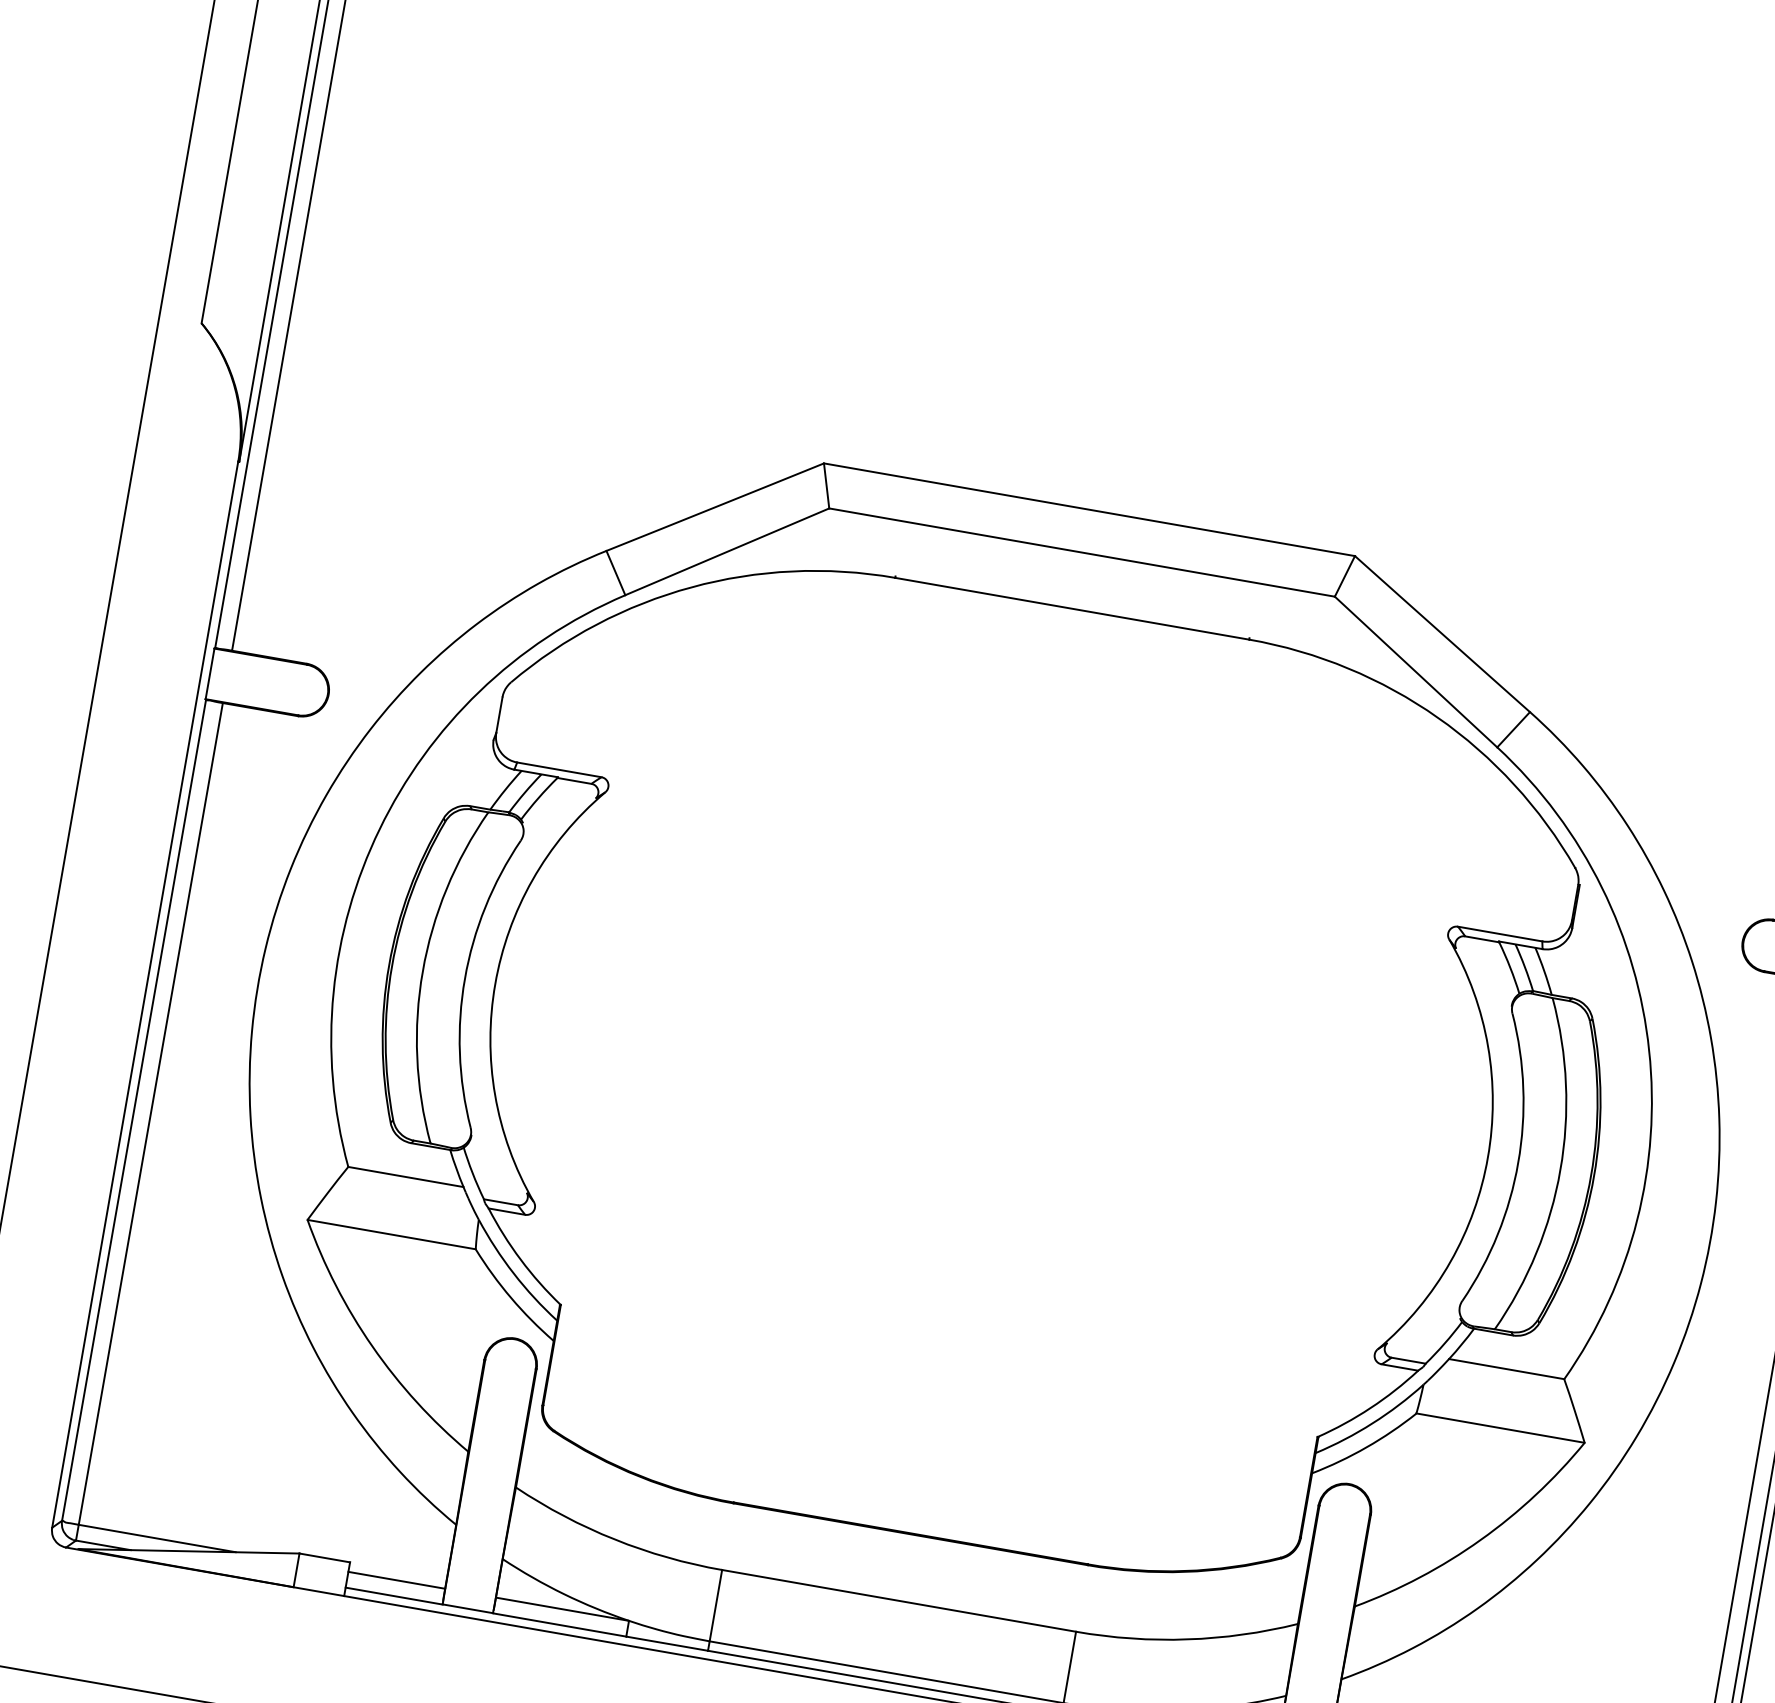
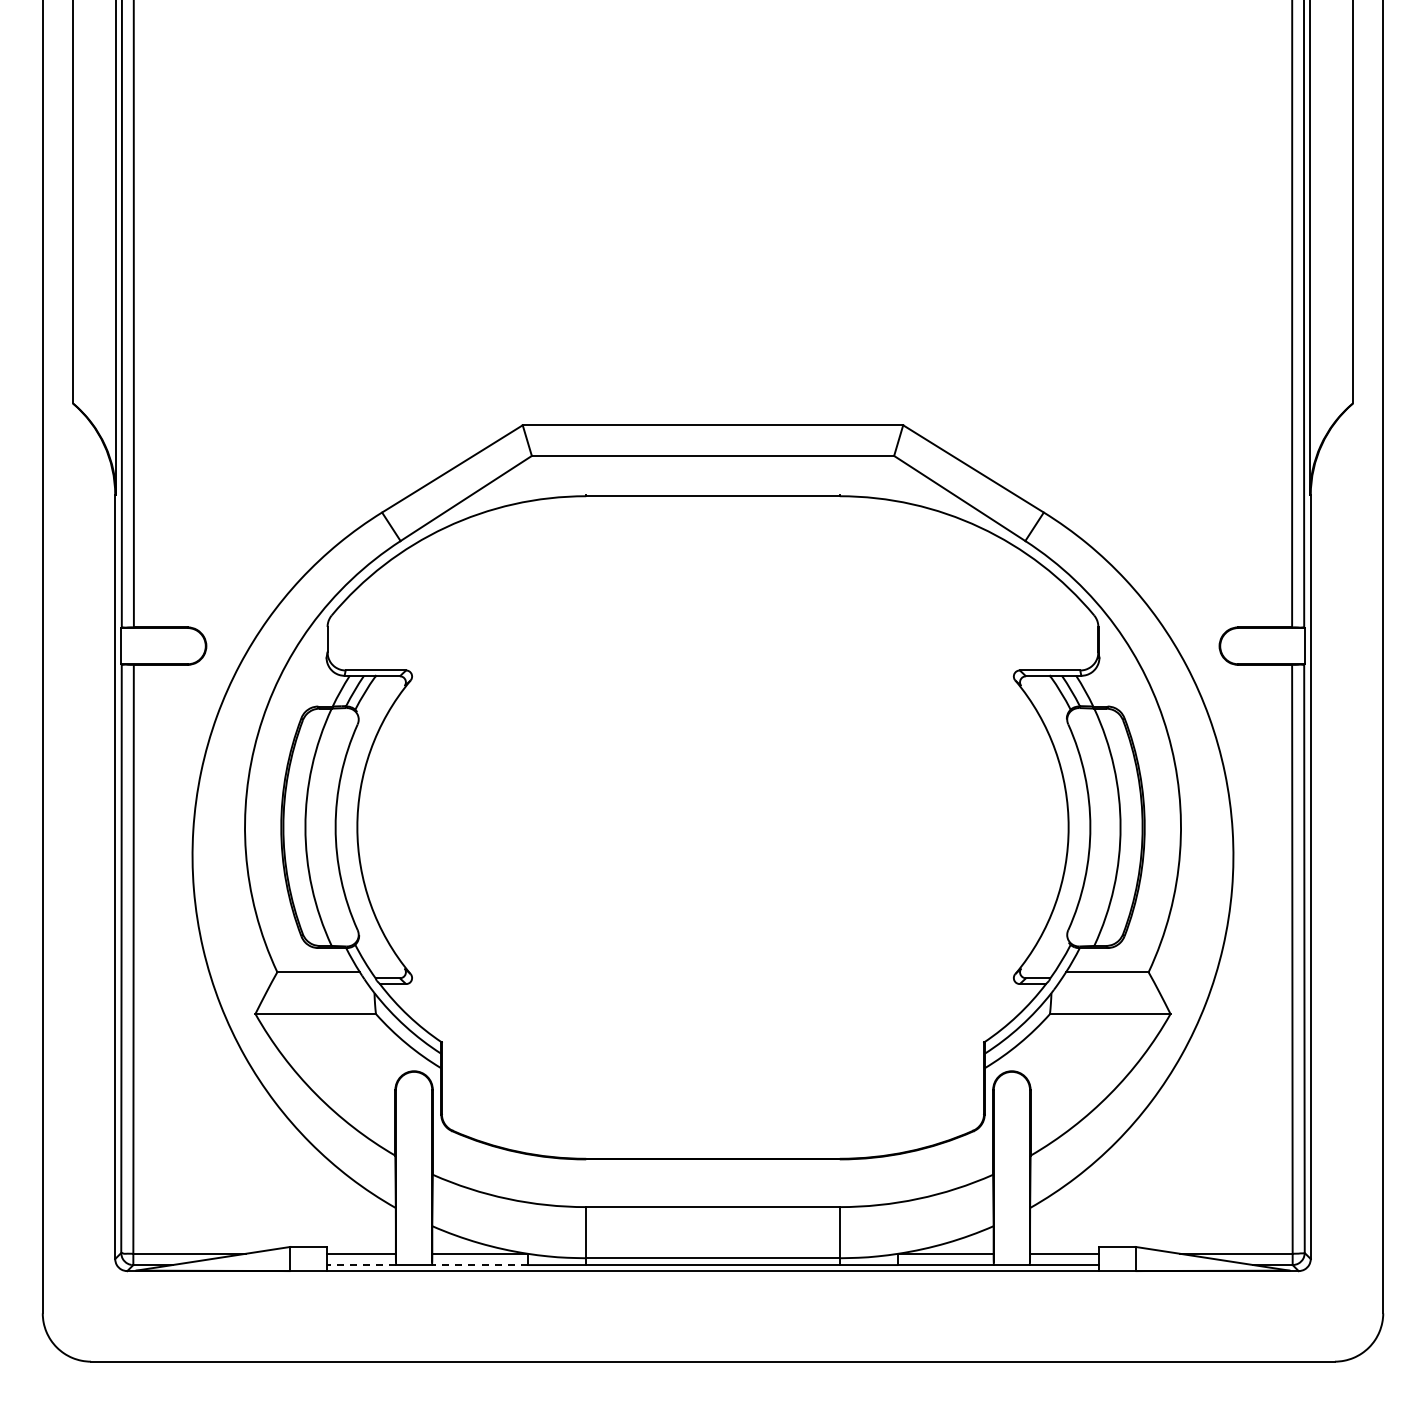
line: (394, 1596) -> (361, 1265), solid -> dashed
line: (558, 1625) -> (479, 1265), solid -> dashed

